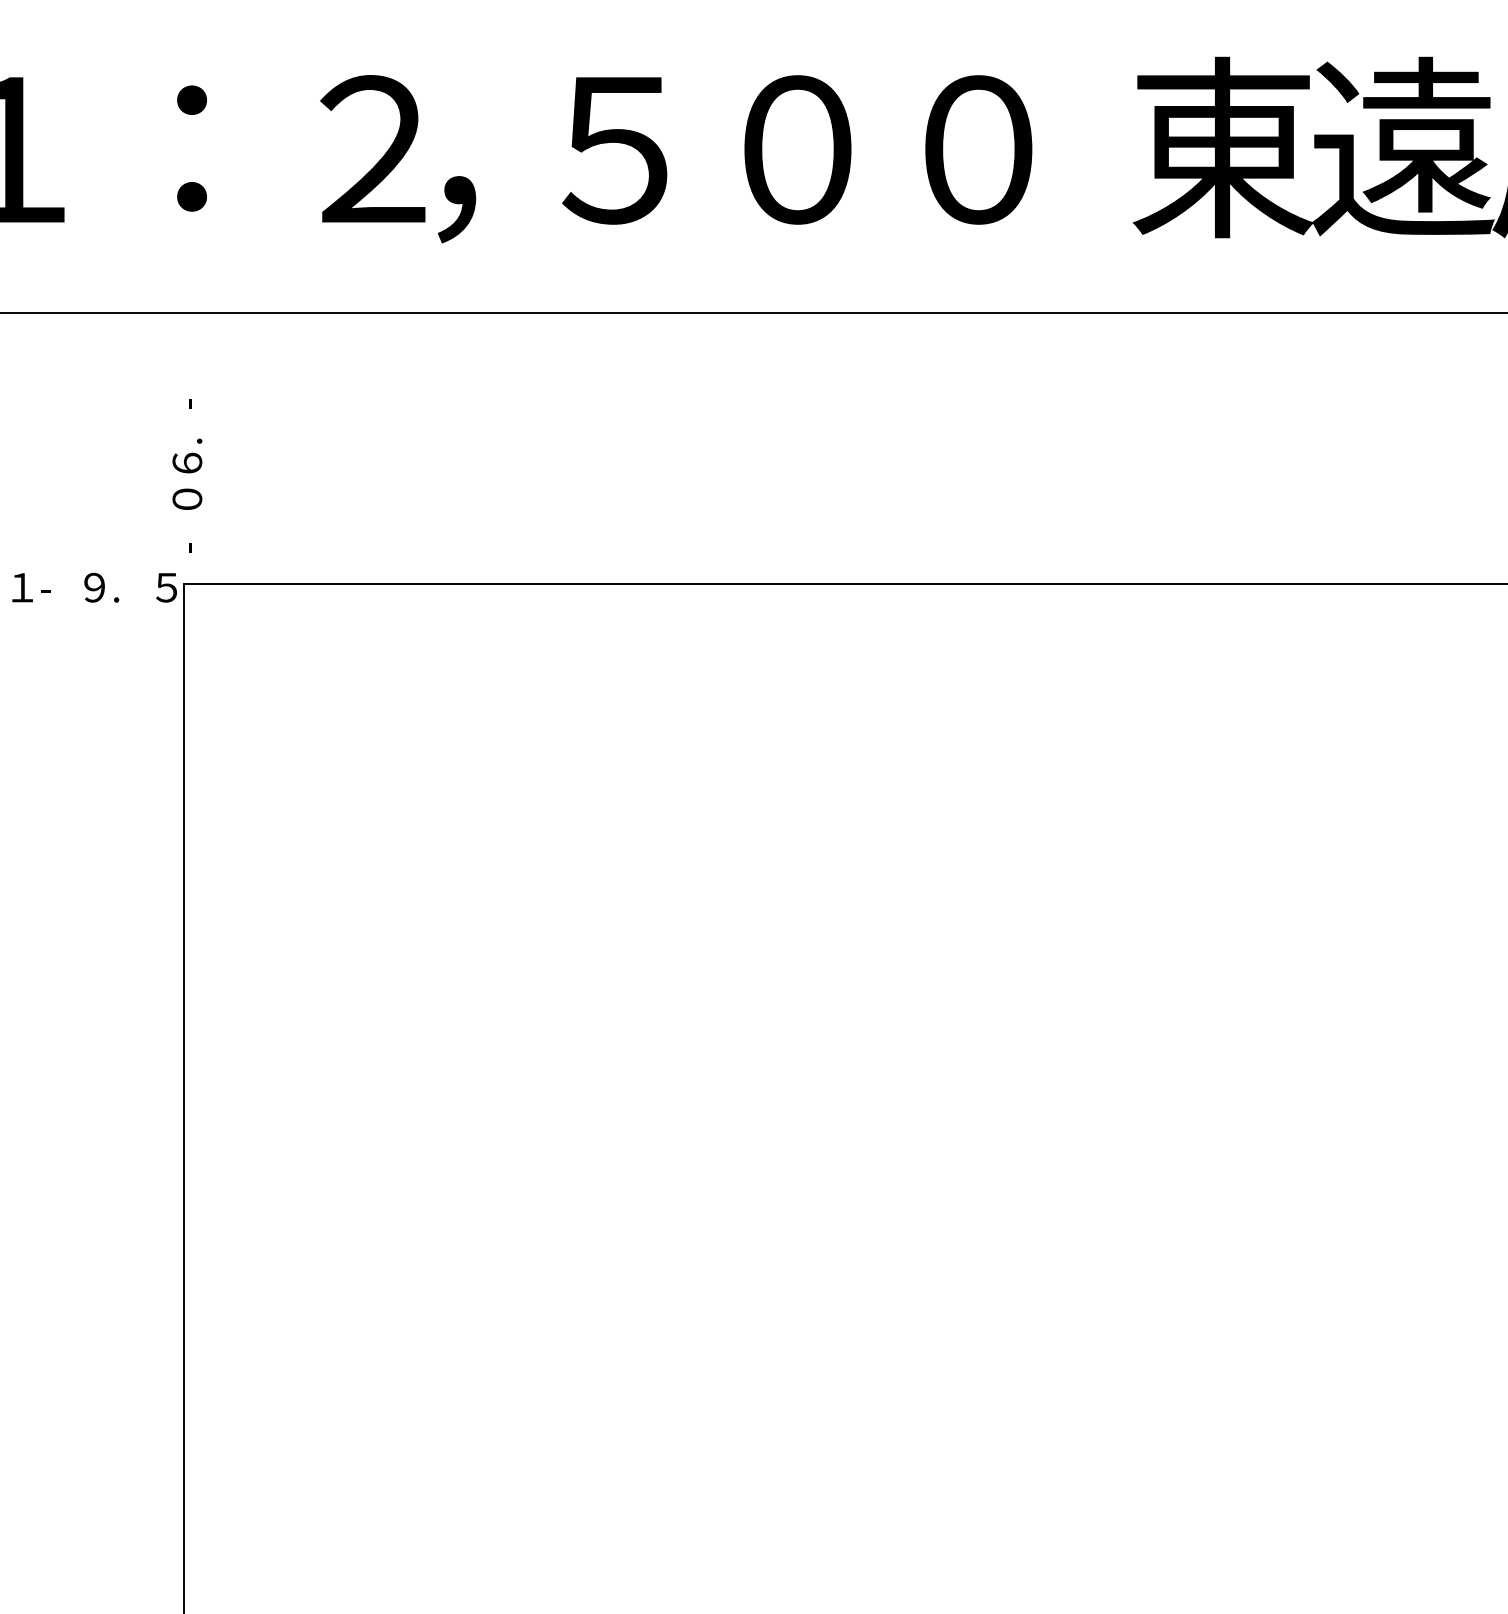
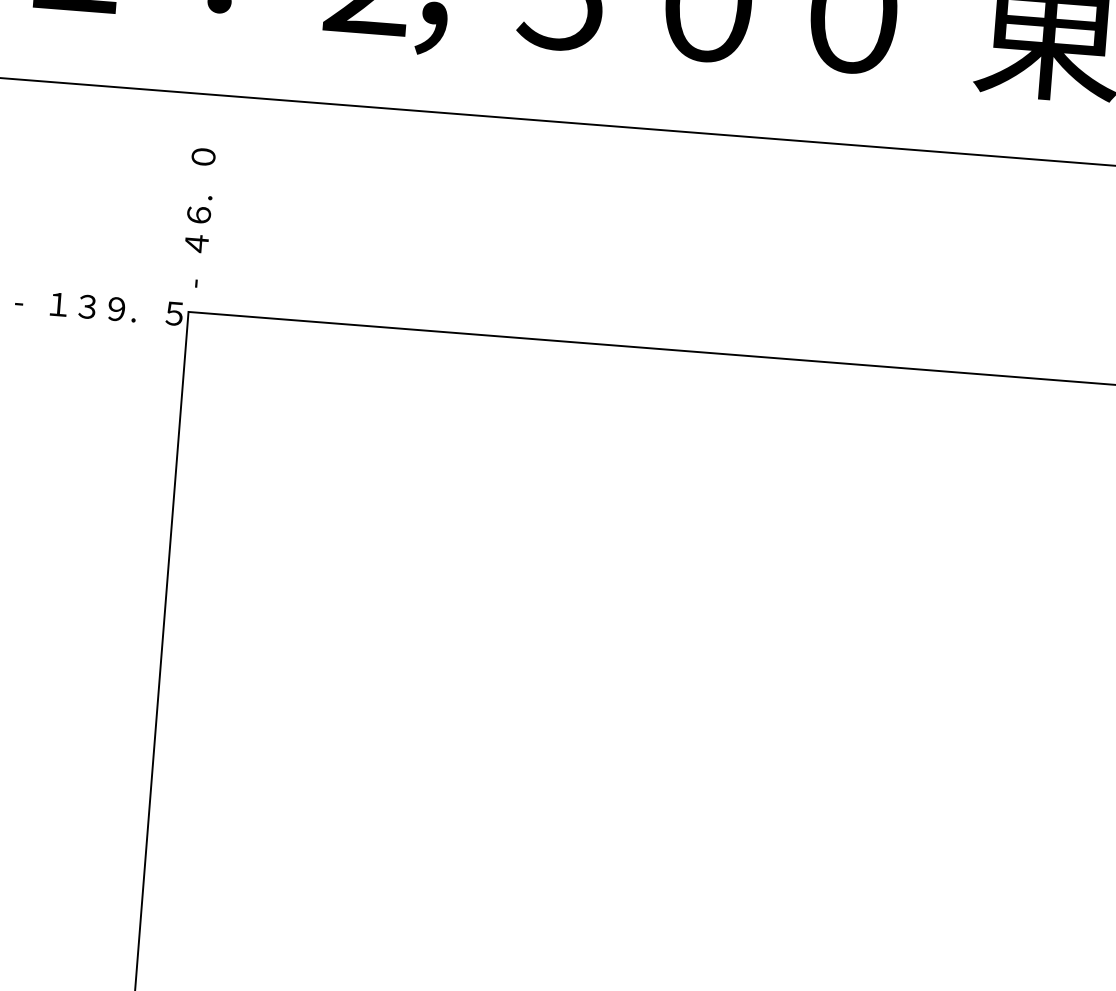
text: (187, 394) -> (203, 159), - -> ０
text: (187, 498) -> (196, 243), ０ -> ４
text: (54, 587) -> (84, 306), - -> ３

